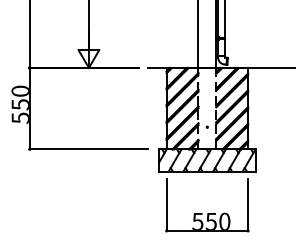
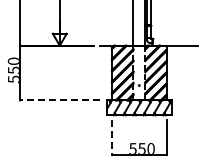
line: (88, 149) -> (59, 100), solid -> dashed
line: (167, 206) -> (112, 138), solid -> dashed

